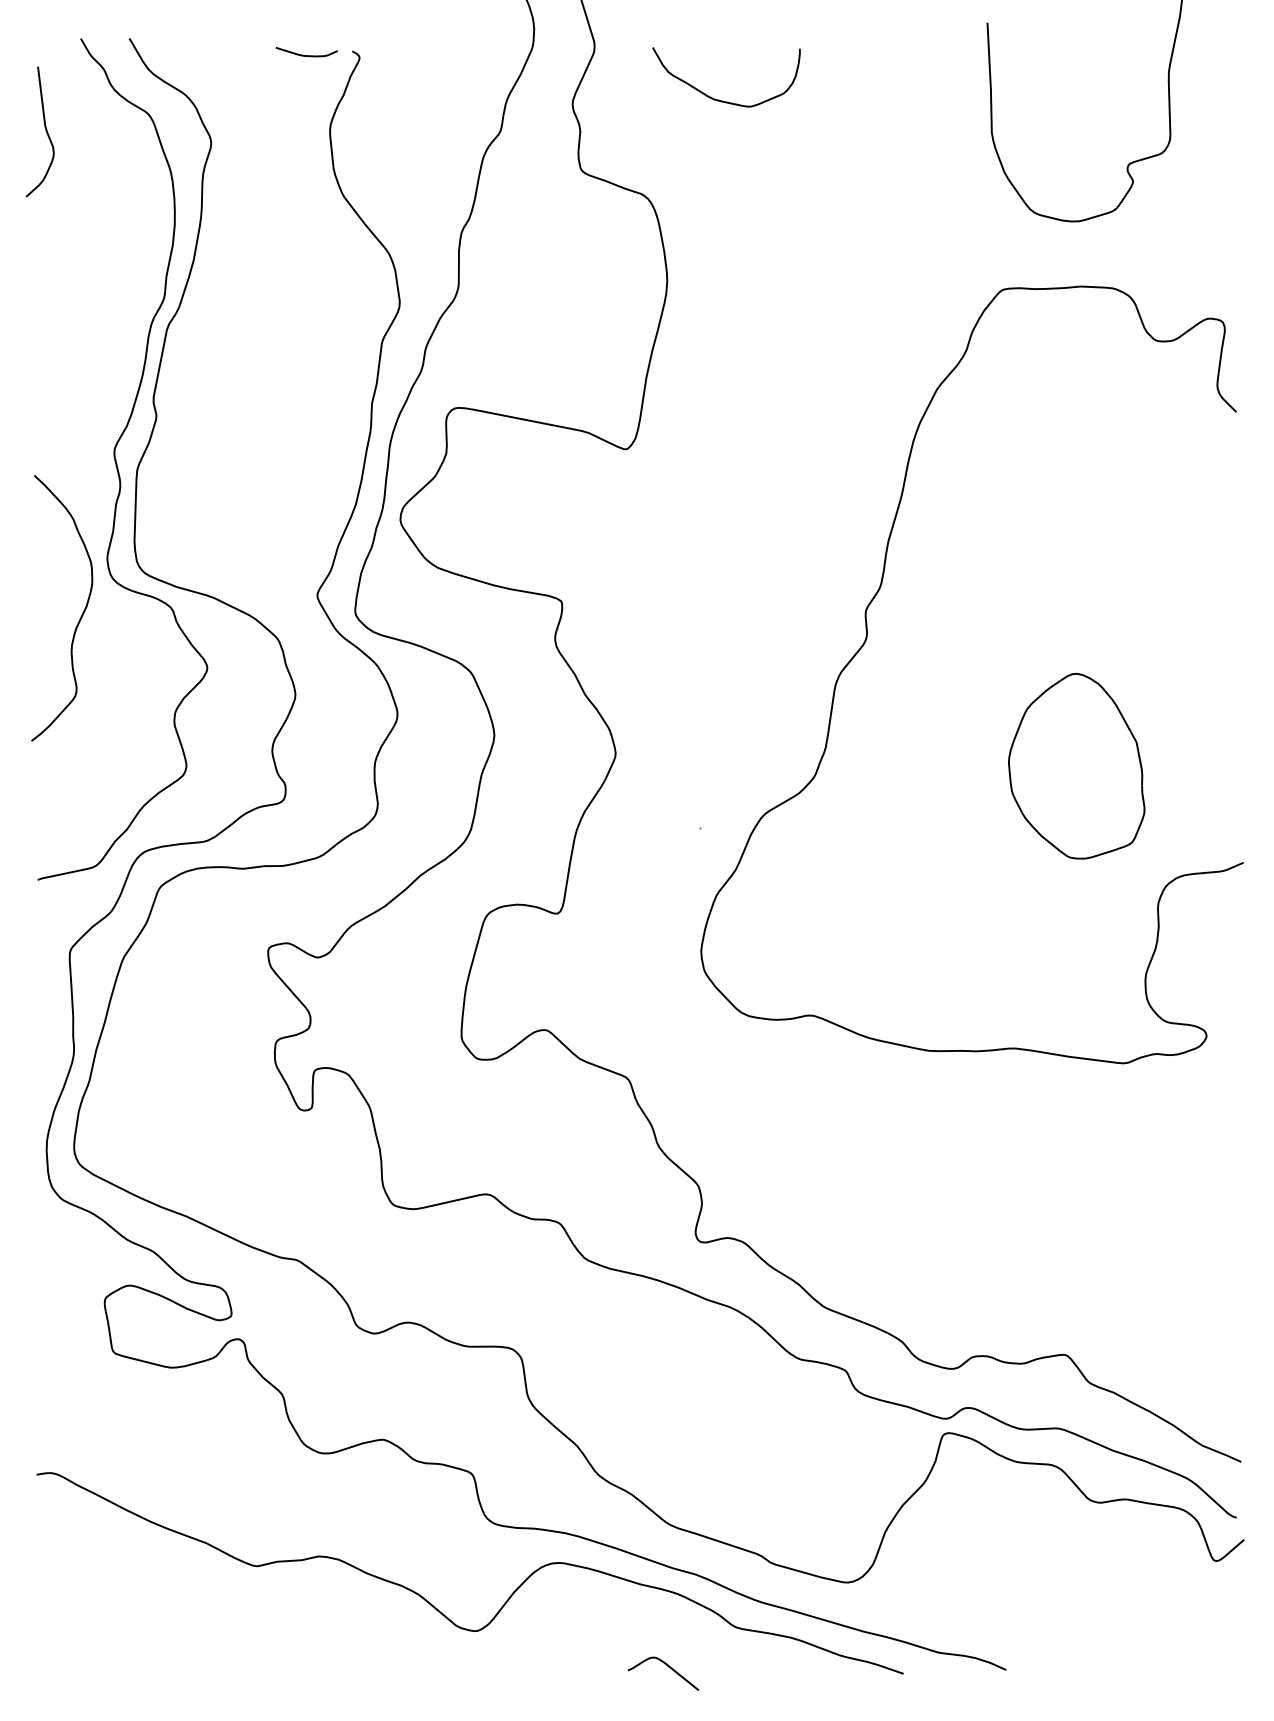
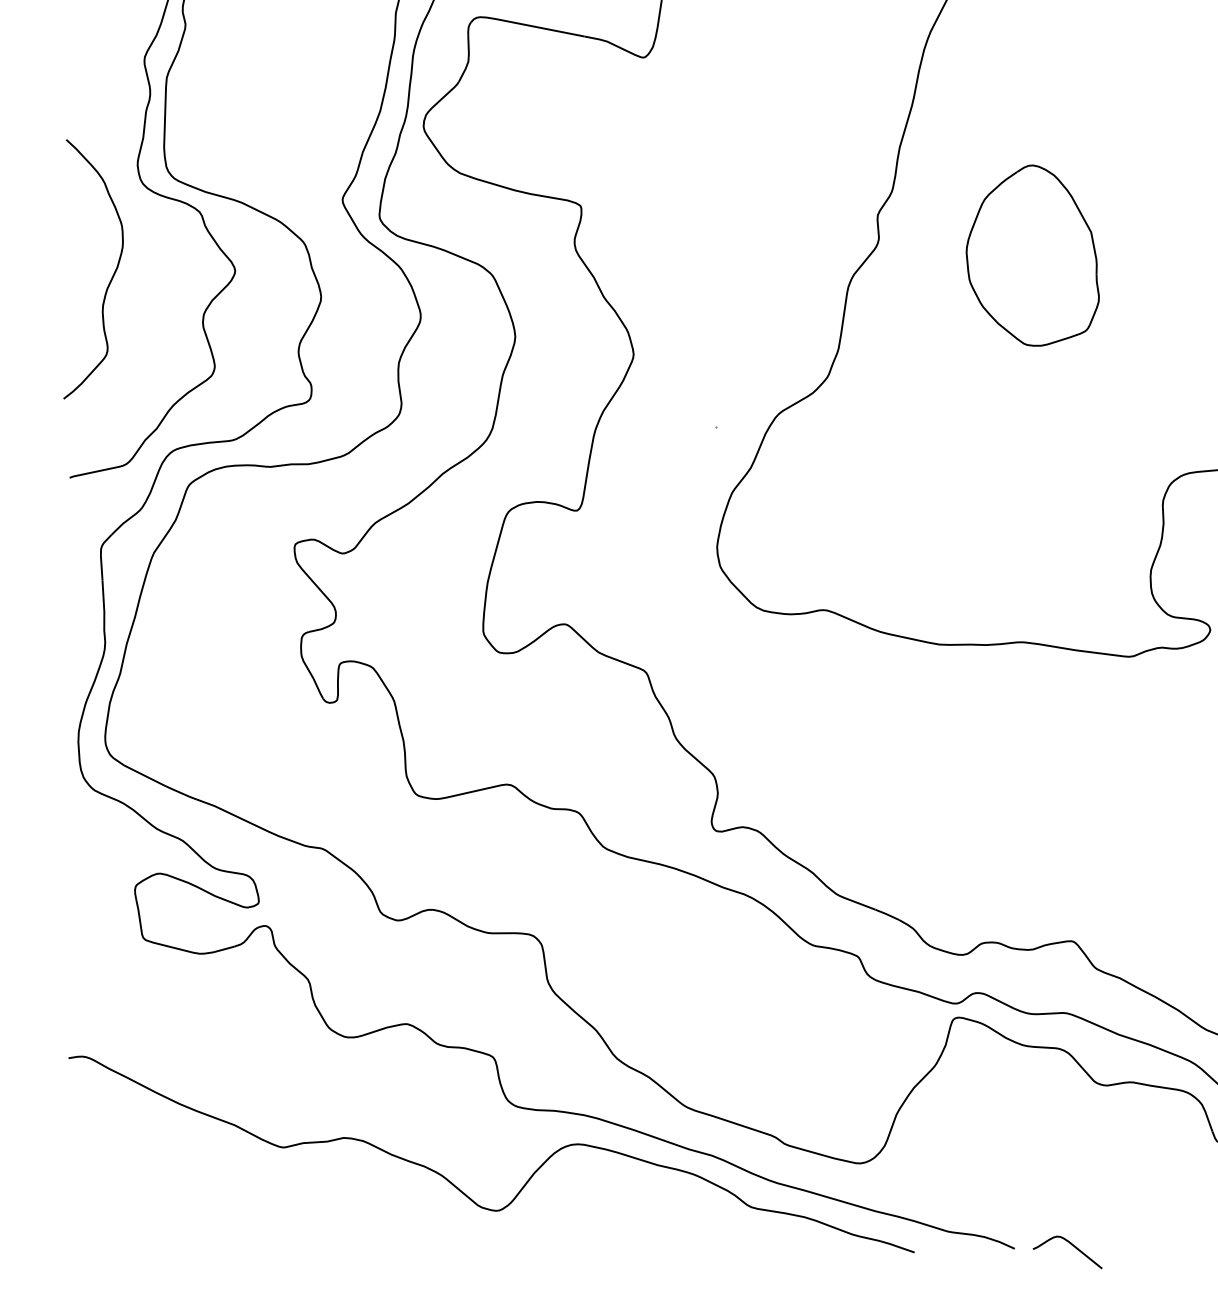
curve: (80, 616) -> (111, 277), moved
part: (1076, 766) -> (1032, 255), moved
curve: (668, 1667) -> (1072, 1246), moved

